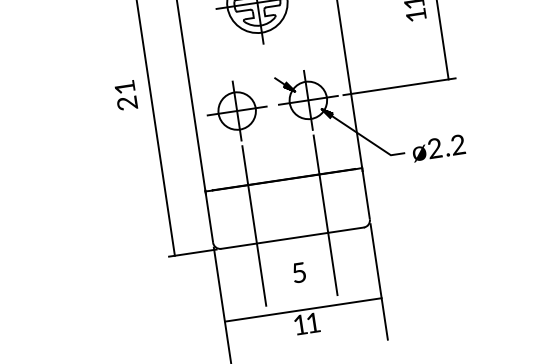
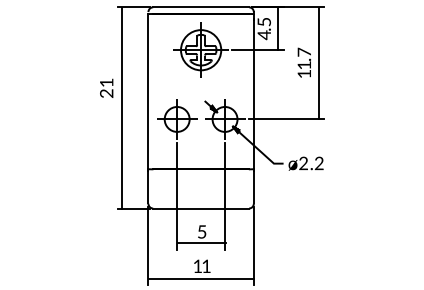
text: (125, 94) -> (106, 87), moved
line: (300, 290) -> (201, 243), added
line: (302, 309) -> (200, 278), moved

